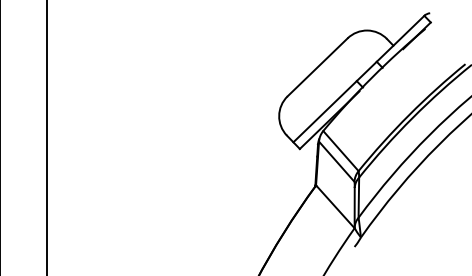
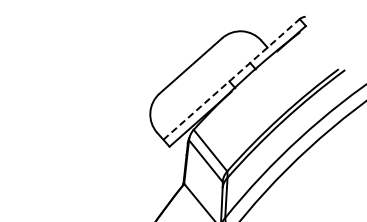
line: (359, 78) -> (232, 78), solid -> dashed

